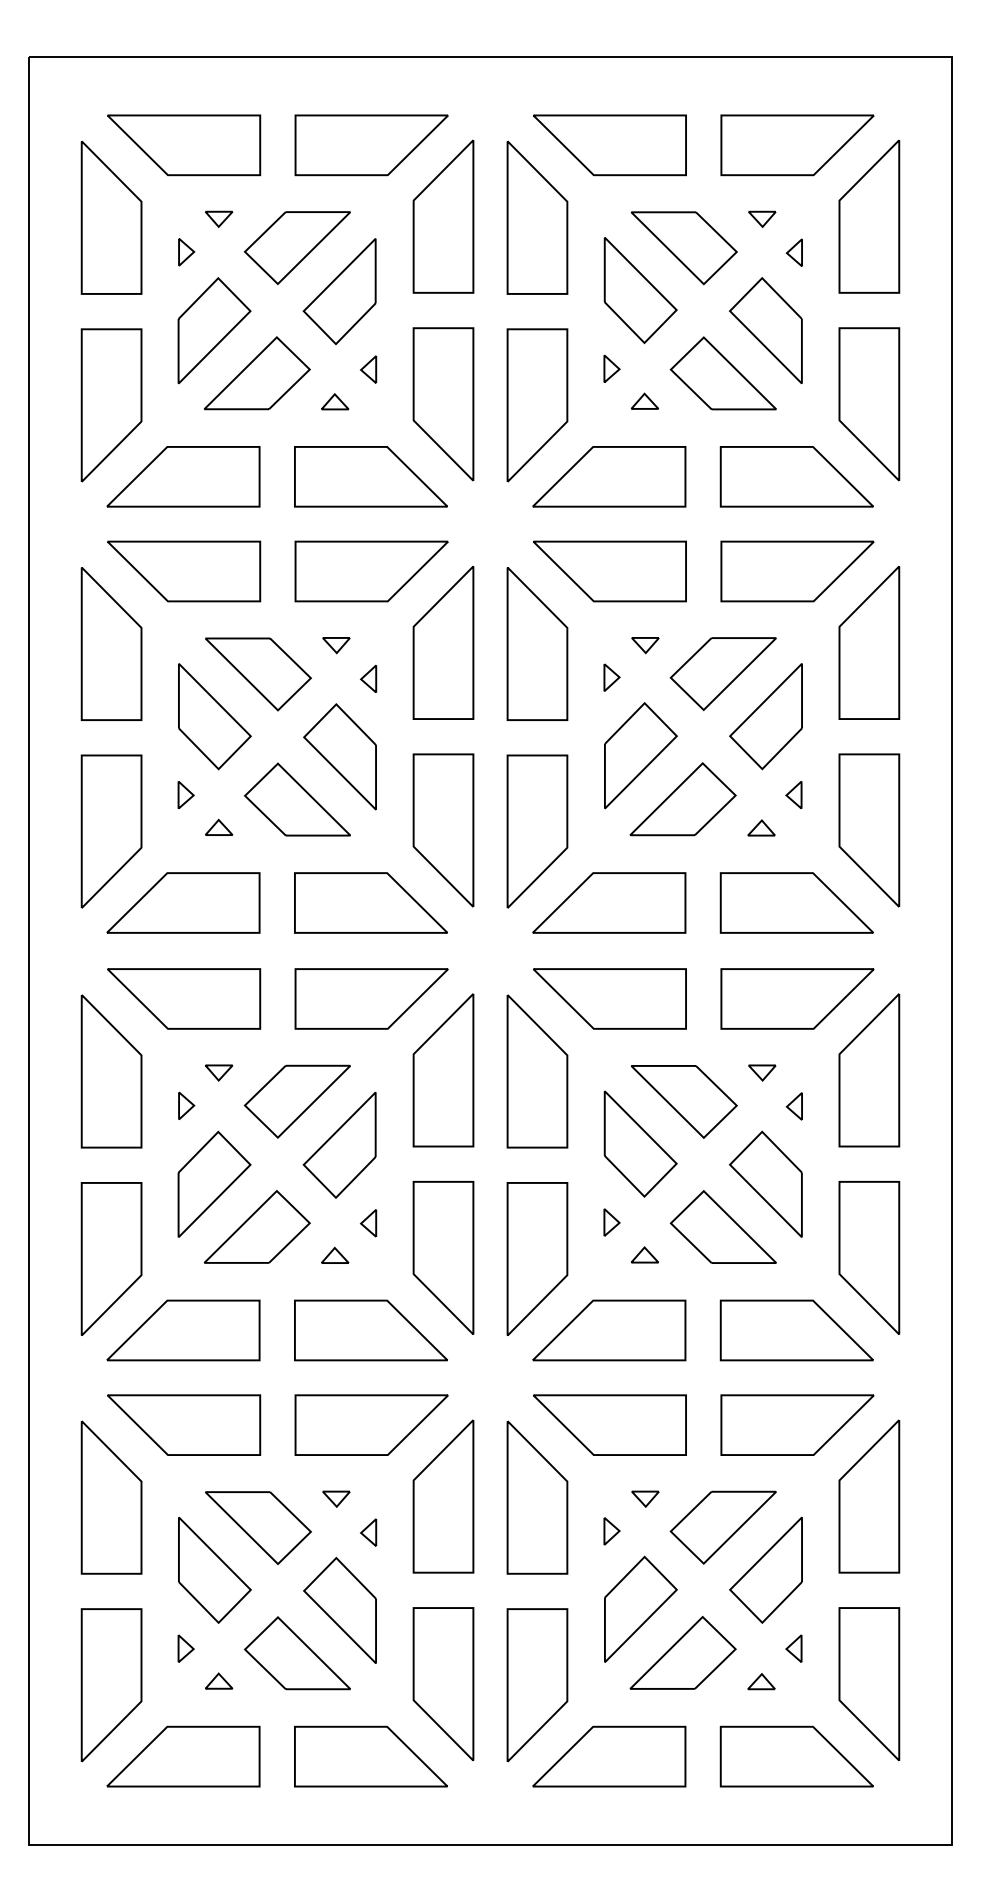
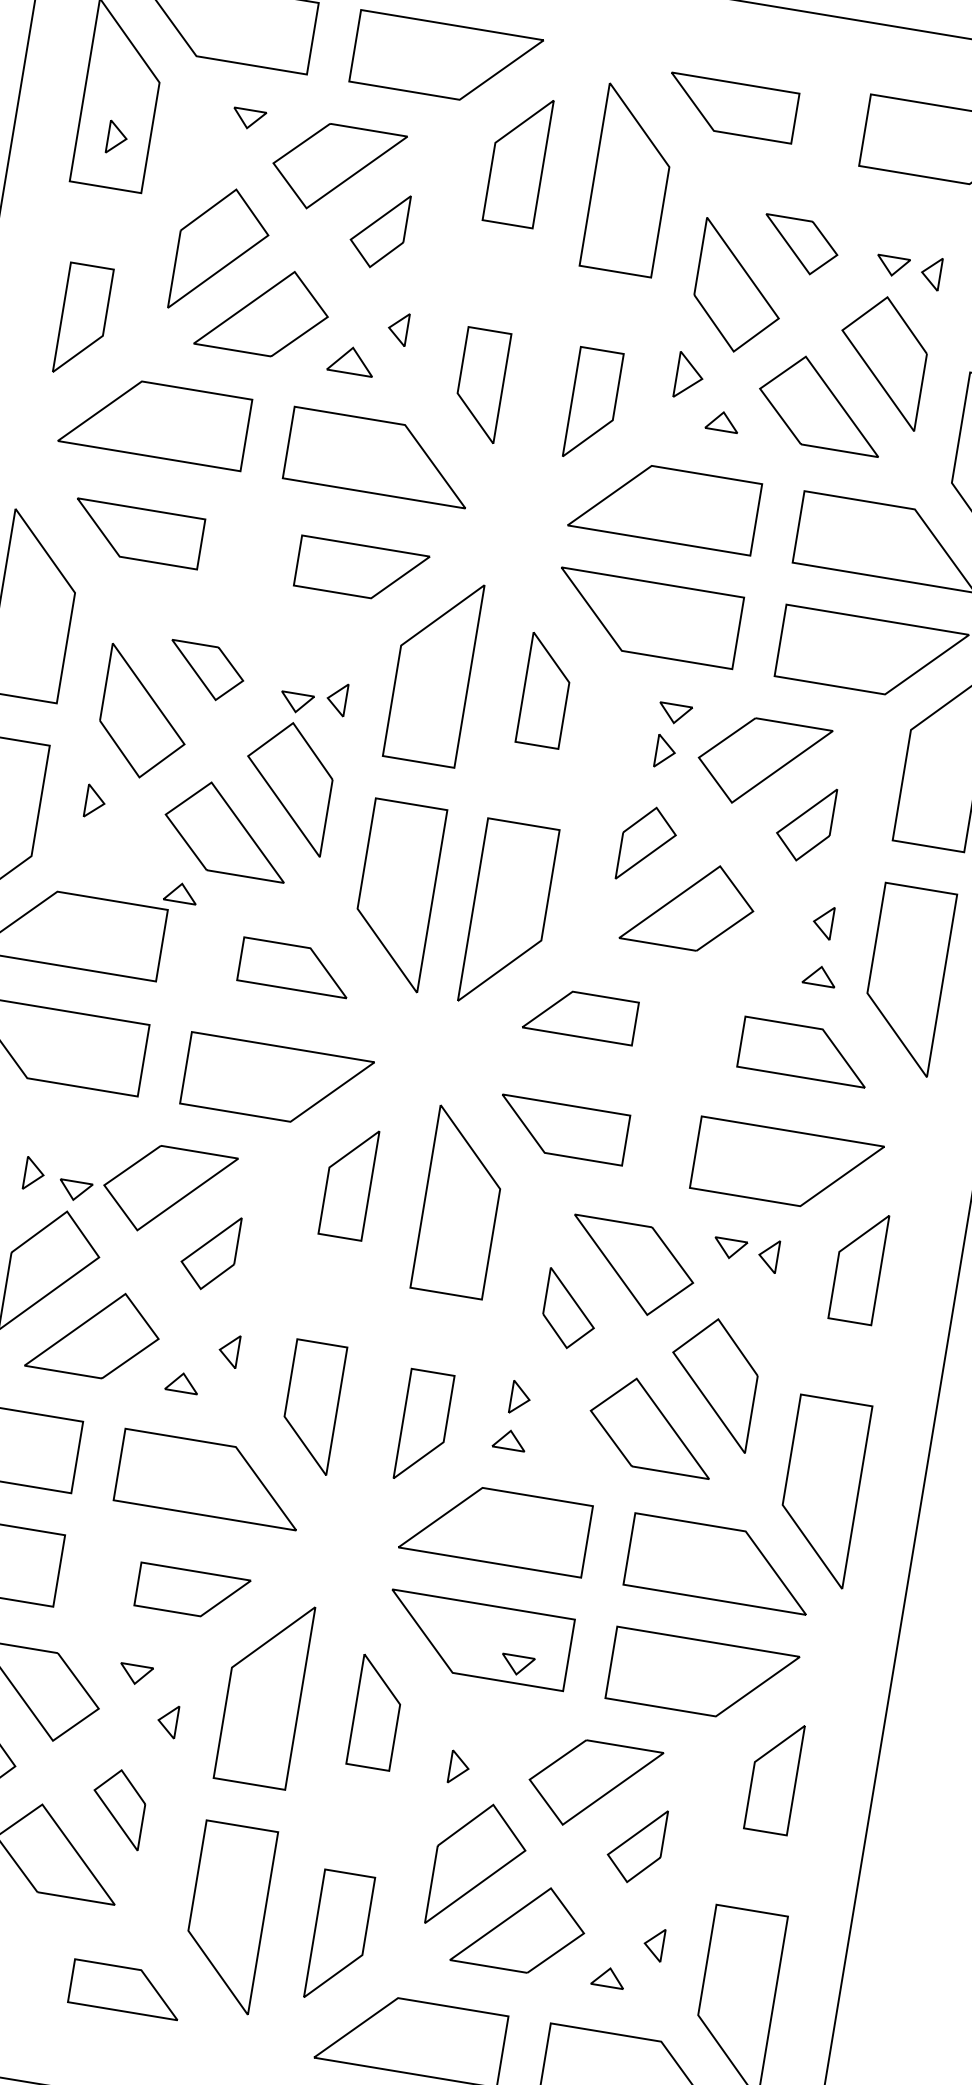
part: (609, 145) -> (731, 108), size x0.7
part: (443, 216) -> (518, 160), size x0.7
part: (762, 218) -> (893, 265), moved
part: (683, 248) -> (799, 246), size x0.6
part: (186, 252) -> (117, 138), moved
part: (339, 291) -> (378, 229), size x0.6
part: (611, 368) -> (689, 375), size x1.4
part: (335, 401) -> (352, 360), size x1.4
part: (443, 404) -> (480, 385), size x0.6
part: (111, 405) -> (83, 320), size x0.6
part: (537, 405) -> (593, 405), size x0.6
part: (184, 571) -> (137, 533), size x0.7
part: (371, 571) -> (361, 571), size x0.7
part: (537, 643) -> (546, 690), size x0.6
part: (336, 645) -> (296, 702), moved
part: (258, 674) -> (205, 671), size x0.6
part: (611, 677) -> (665, 751), moved
part: (765, 716) -> (804, 822), size x0.6
part: (640, 755) -> (647, 844), size x0.6
part: (219, 826) -> (181, 891), moved
part: (761, 827) -> (819, 975), moved
part: (370, 902) -> (294, 967), size x0.6
part: (609, 902) -> (580, 1014), size x0.6
part: (796, 902) -> (804, 1051), size x0.7
part: (609, 998) -> (561, 1129), size x0.7
part: (443, 1070) -> (348, 1182), size x0.6
part: (869, 1070) -> (858, 1267), size x0.6
part: (219, 1072) -> (75, 1190), moved
part: (793, 1106) -> (767, 1255), moved
part: (640, 1143) -> (570, 1309), size x0.6
part: (339, 1145) -> (209, 1251), size x0.6
part: (644, 1254) -> (509, 1439), moved
part: (443, 1257) -> (311, 1406), size x0.7
part: (537, 1258) -> (424, 1426), size x0.6
part: (371, 1424) -> (192, 1592), size x0.6
part: (869, 1496) -> (774, 1777), size x0.6
part: (537, 1497) -> (376, 1712), size x0.6
part: (645, 1498) -> (517, 1664), moved
part: (765, 1569) -> (635, 1843), size x0.6
part: (339, 1609) -> (117, 1807), size x0.6
part: (537, 1685) -> (339, 1937), size x0.7
part: (370, 1756) -> (125, 1989), size x0.6

